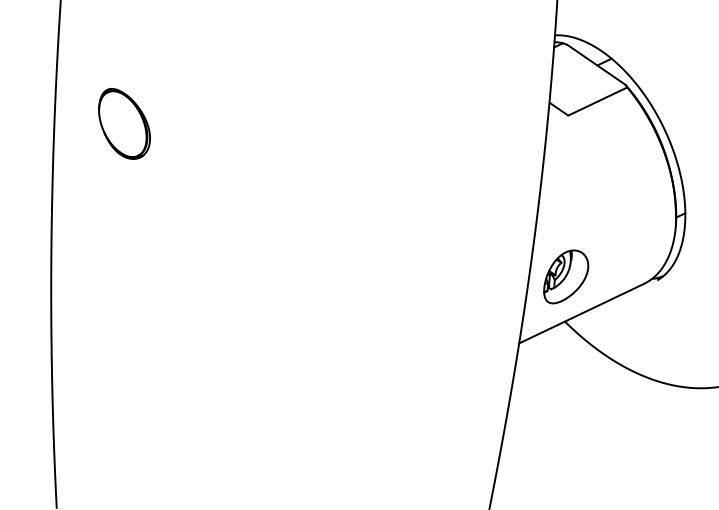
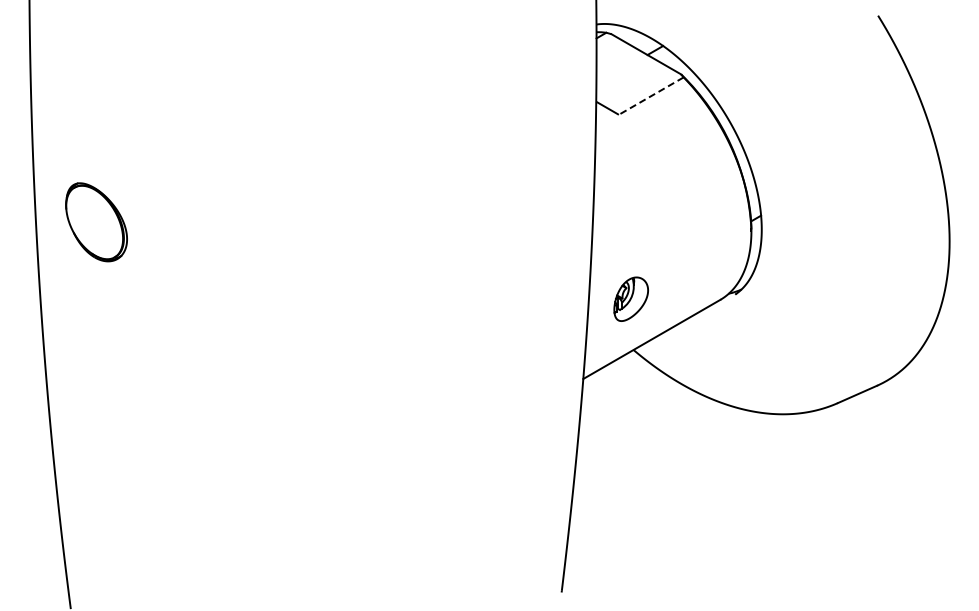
line: (597, 101) -> (650, 96), solid -> dashed
part: (124, 124) -> (96, 222), moved
part: (566, 277) -> (631, 299), size x0.7

